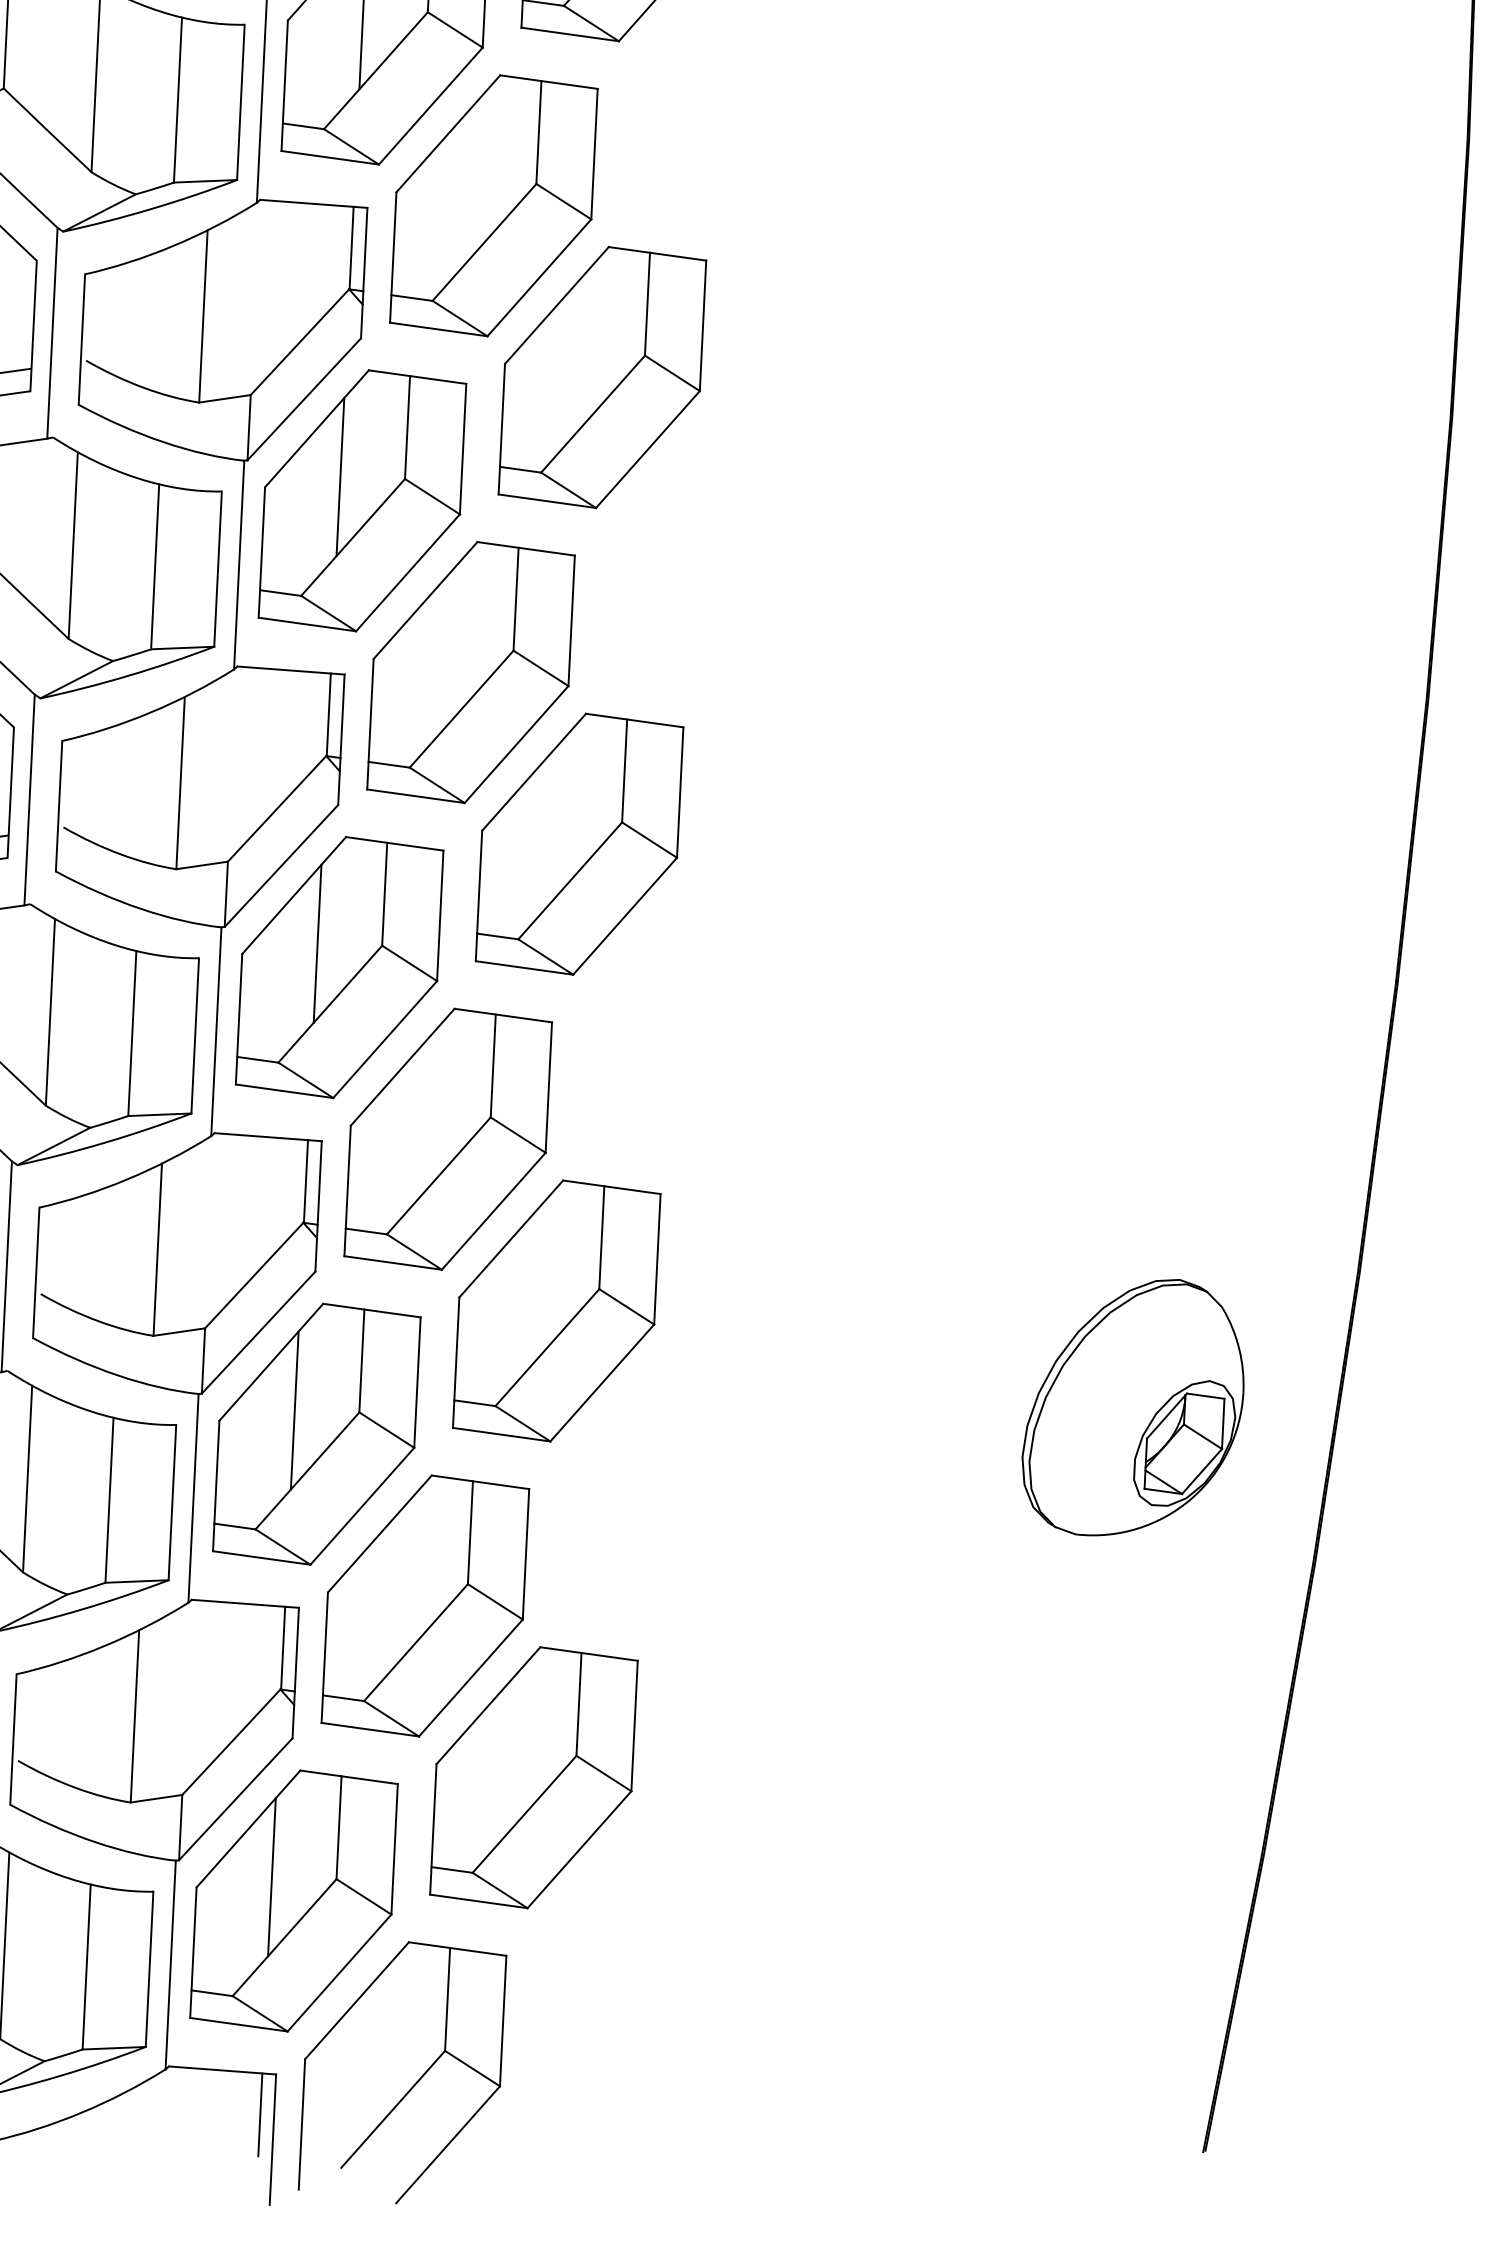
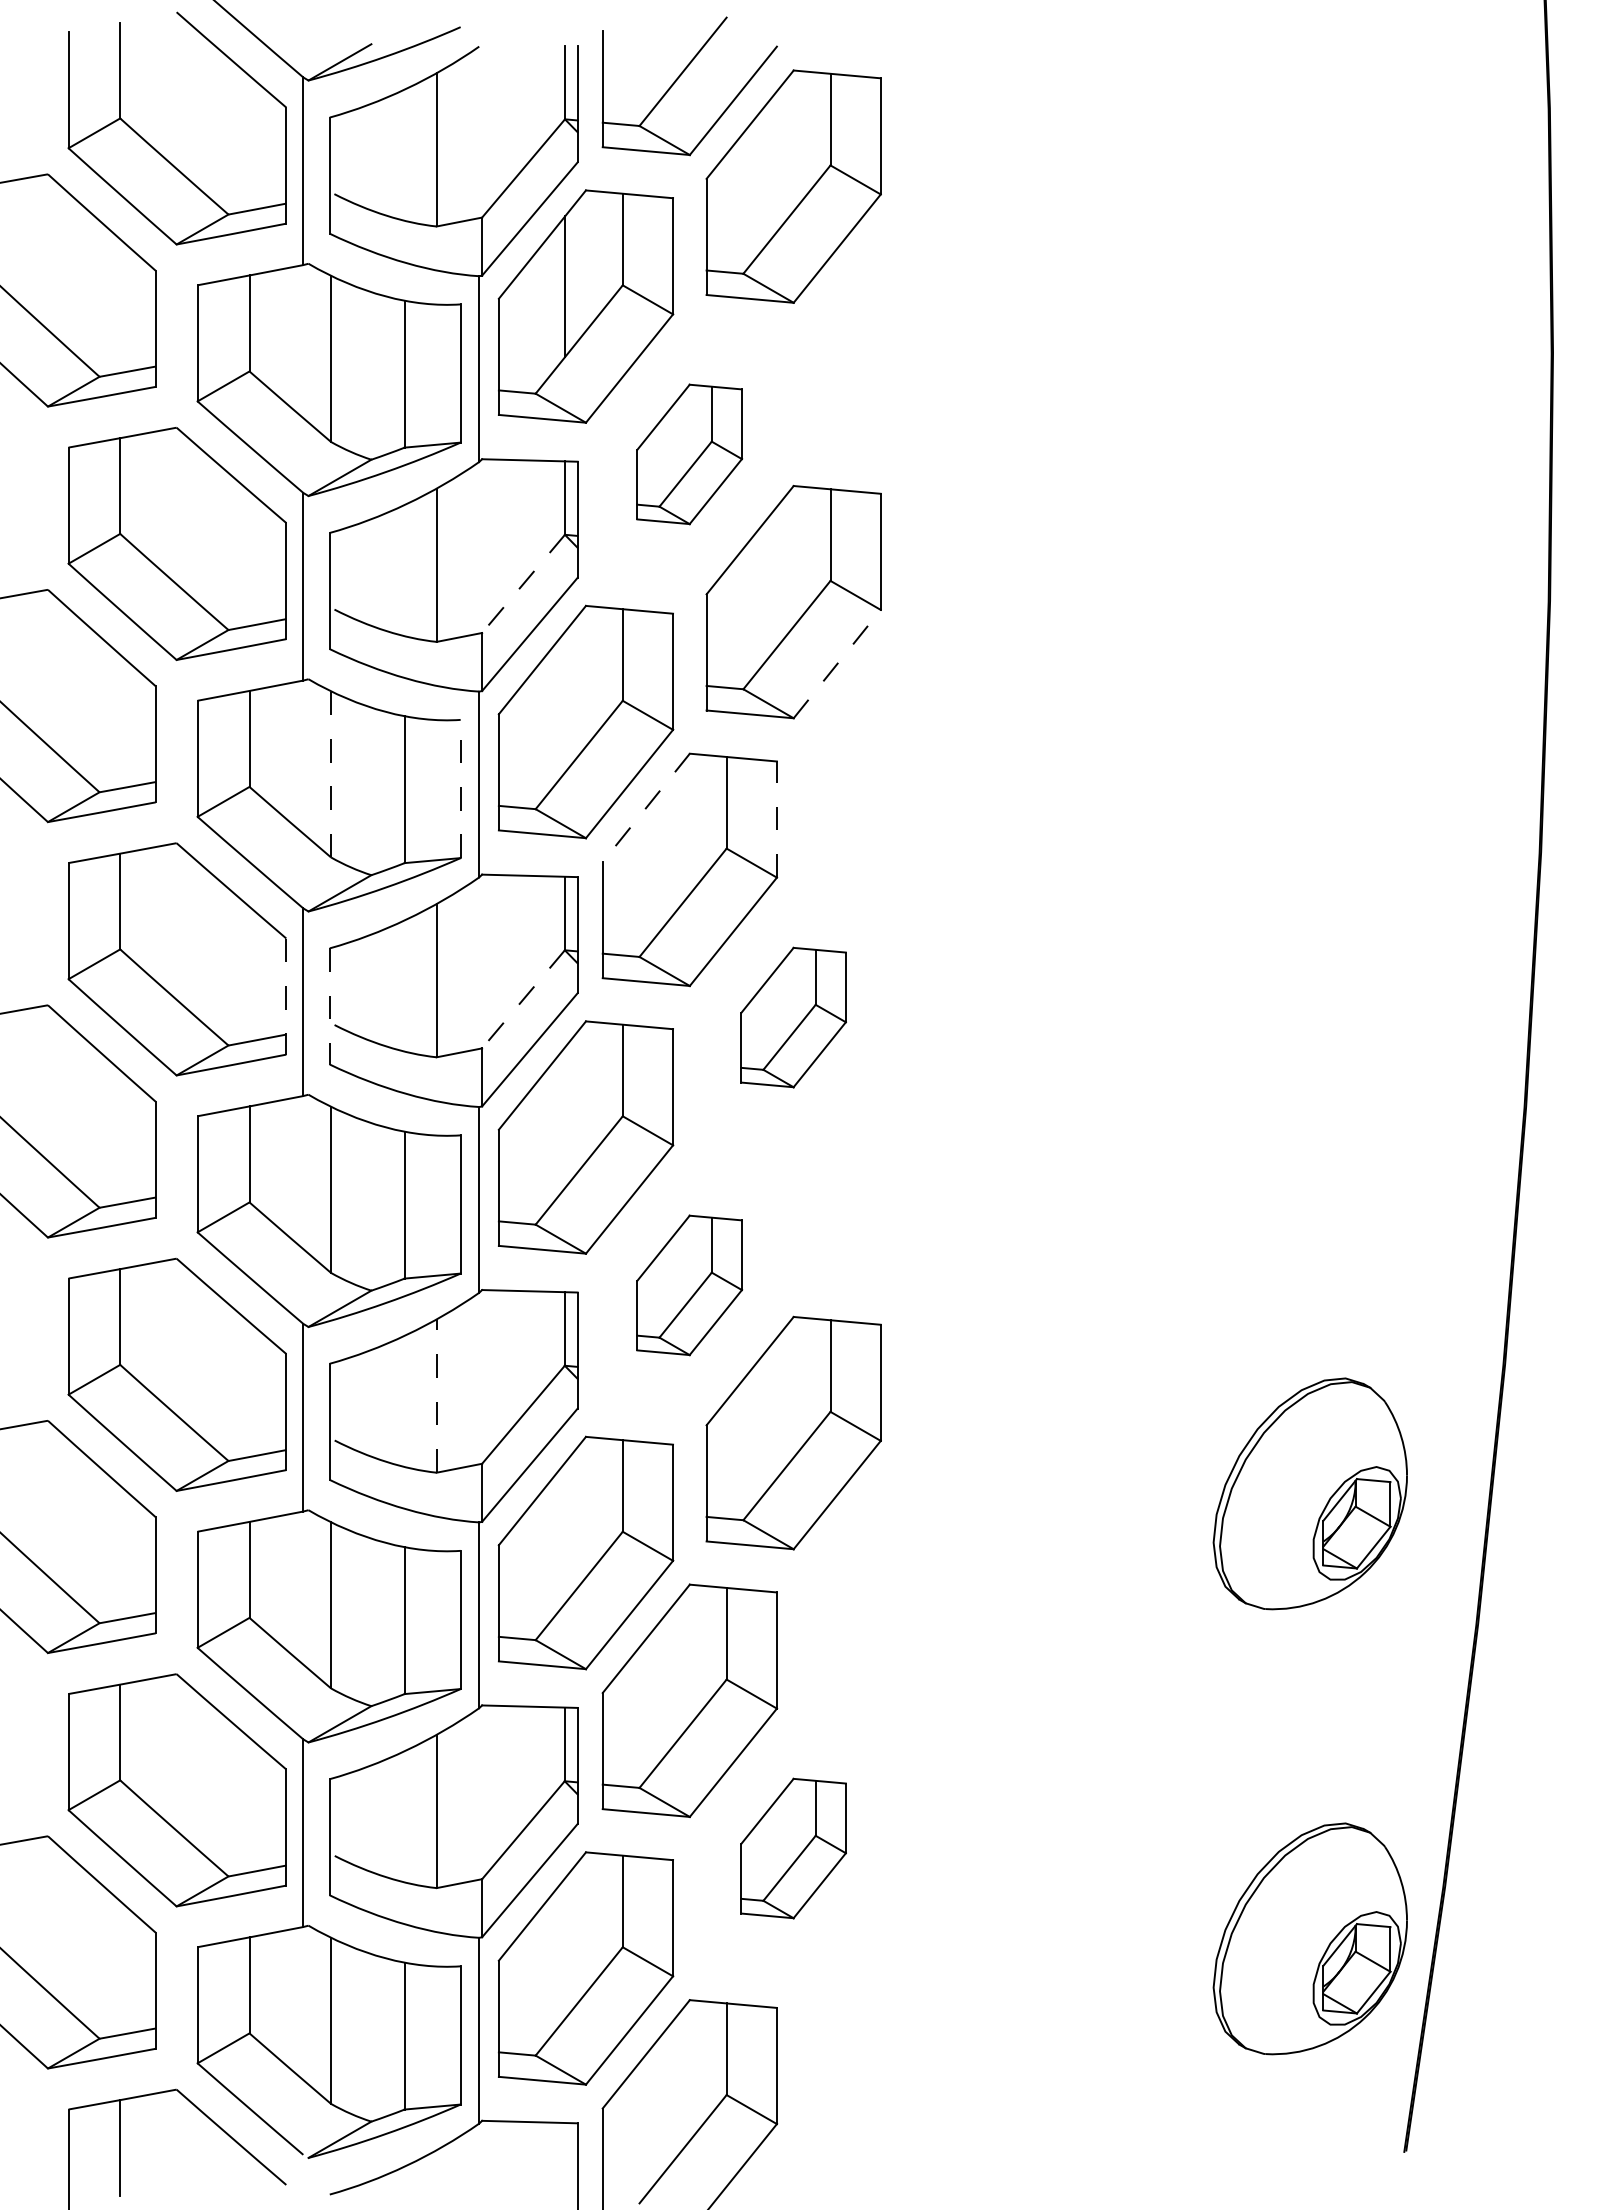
part: (493, 205) -> (689, 454), size x0.6
line: (299, 342) -> (523, 584), solid -> dashed
line: (648, 449) -> (837, 664), solid -> dashed
line: (340, 476) -> (565, 701), removed
line: (73, 544) -> (331, 773), solid -> dashed
line: (217, 568) -> (460, 788), solid -> dashed
line: (425, 600) -> (646, 807), solid -> dashed
line: (571, 620) -> (776, 819), solid -> dashed
line: (10, 793) -> (286, 997), solid -> dashed
line: (58, 806) -> (329, 1006), solid -> dashed
line: (277, 809) -> (523, 999), solid -> dashed
part: (579, 844) -> (793, 1017), size x0.6
line: (317, 943) -> (565, 1117), removed
part: (447, 1139) -> (689, 1285), size x0.6
line: (157, 1250) -> (436, 1396), solid -> dashed
line: (294, 1410) -> (565, 1532), removed
part: (533, 1777) -> (793, 1848), size x0.6
line: (272, 1877) -> (565, 1948), removed
part: (1108, 1907) -> (1309, 1938), added
line: (260, 2114) -> (565, 2159), removed

